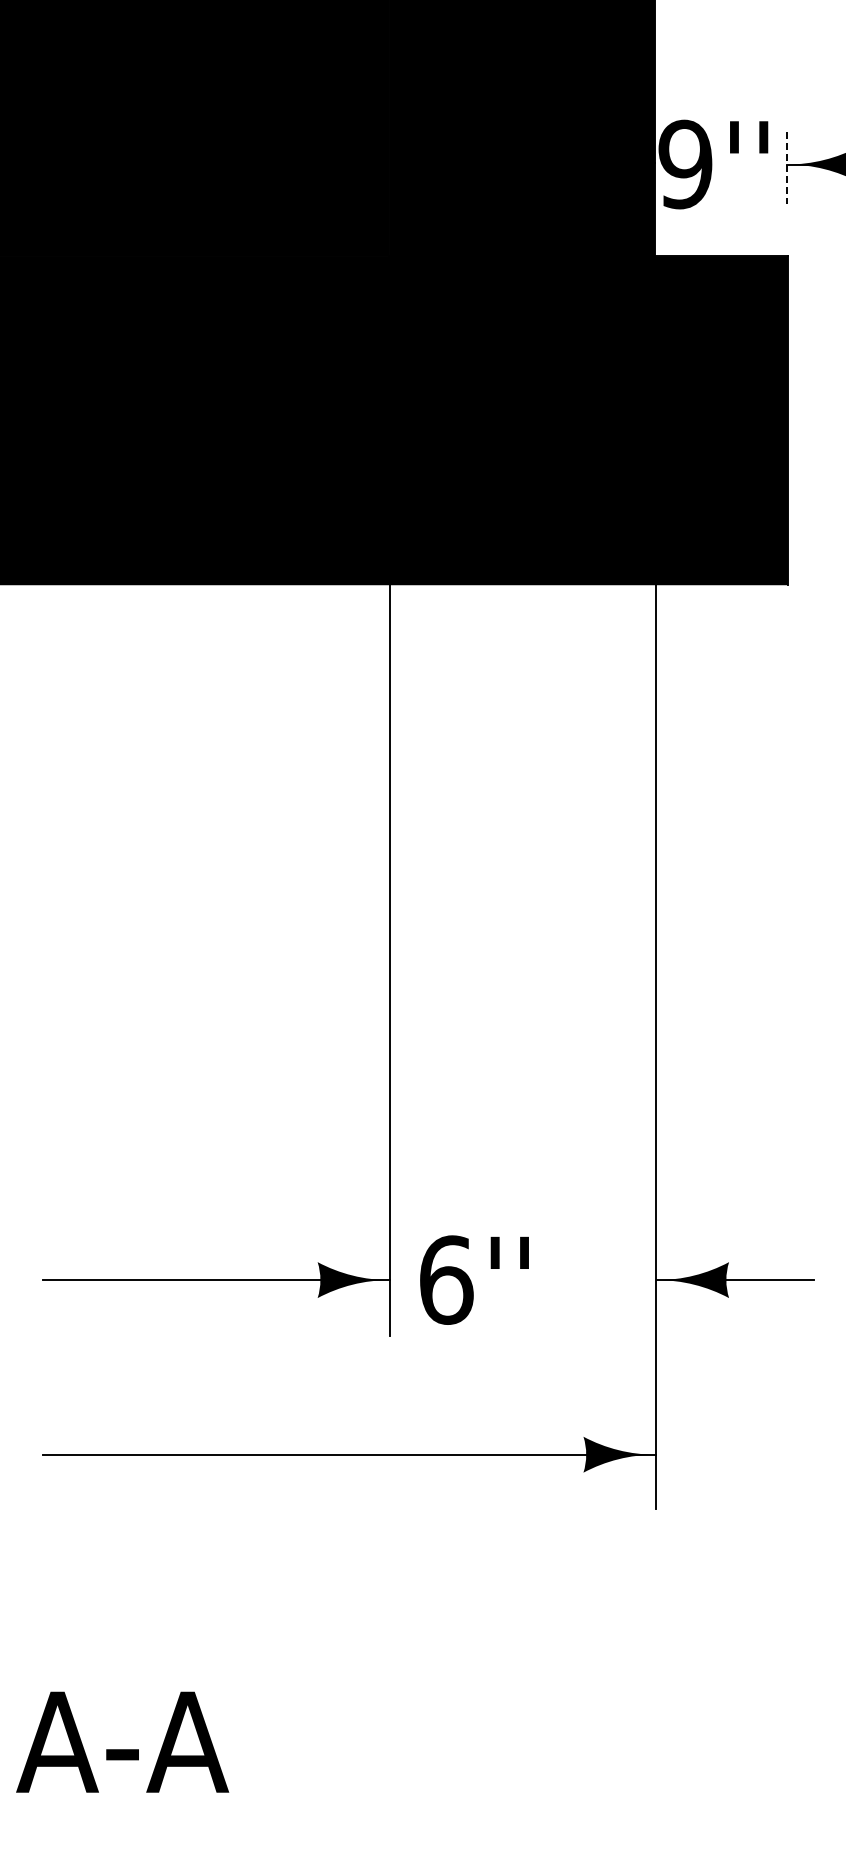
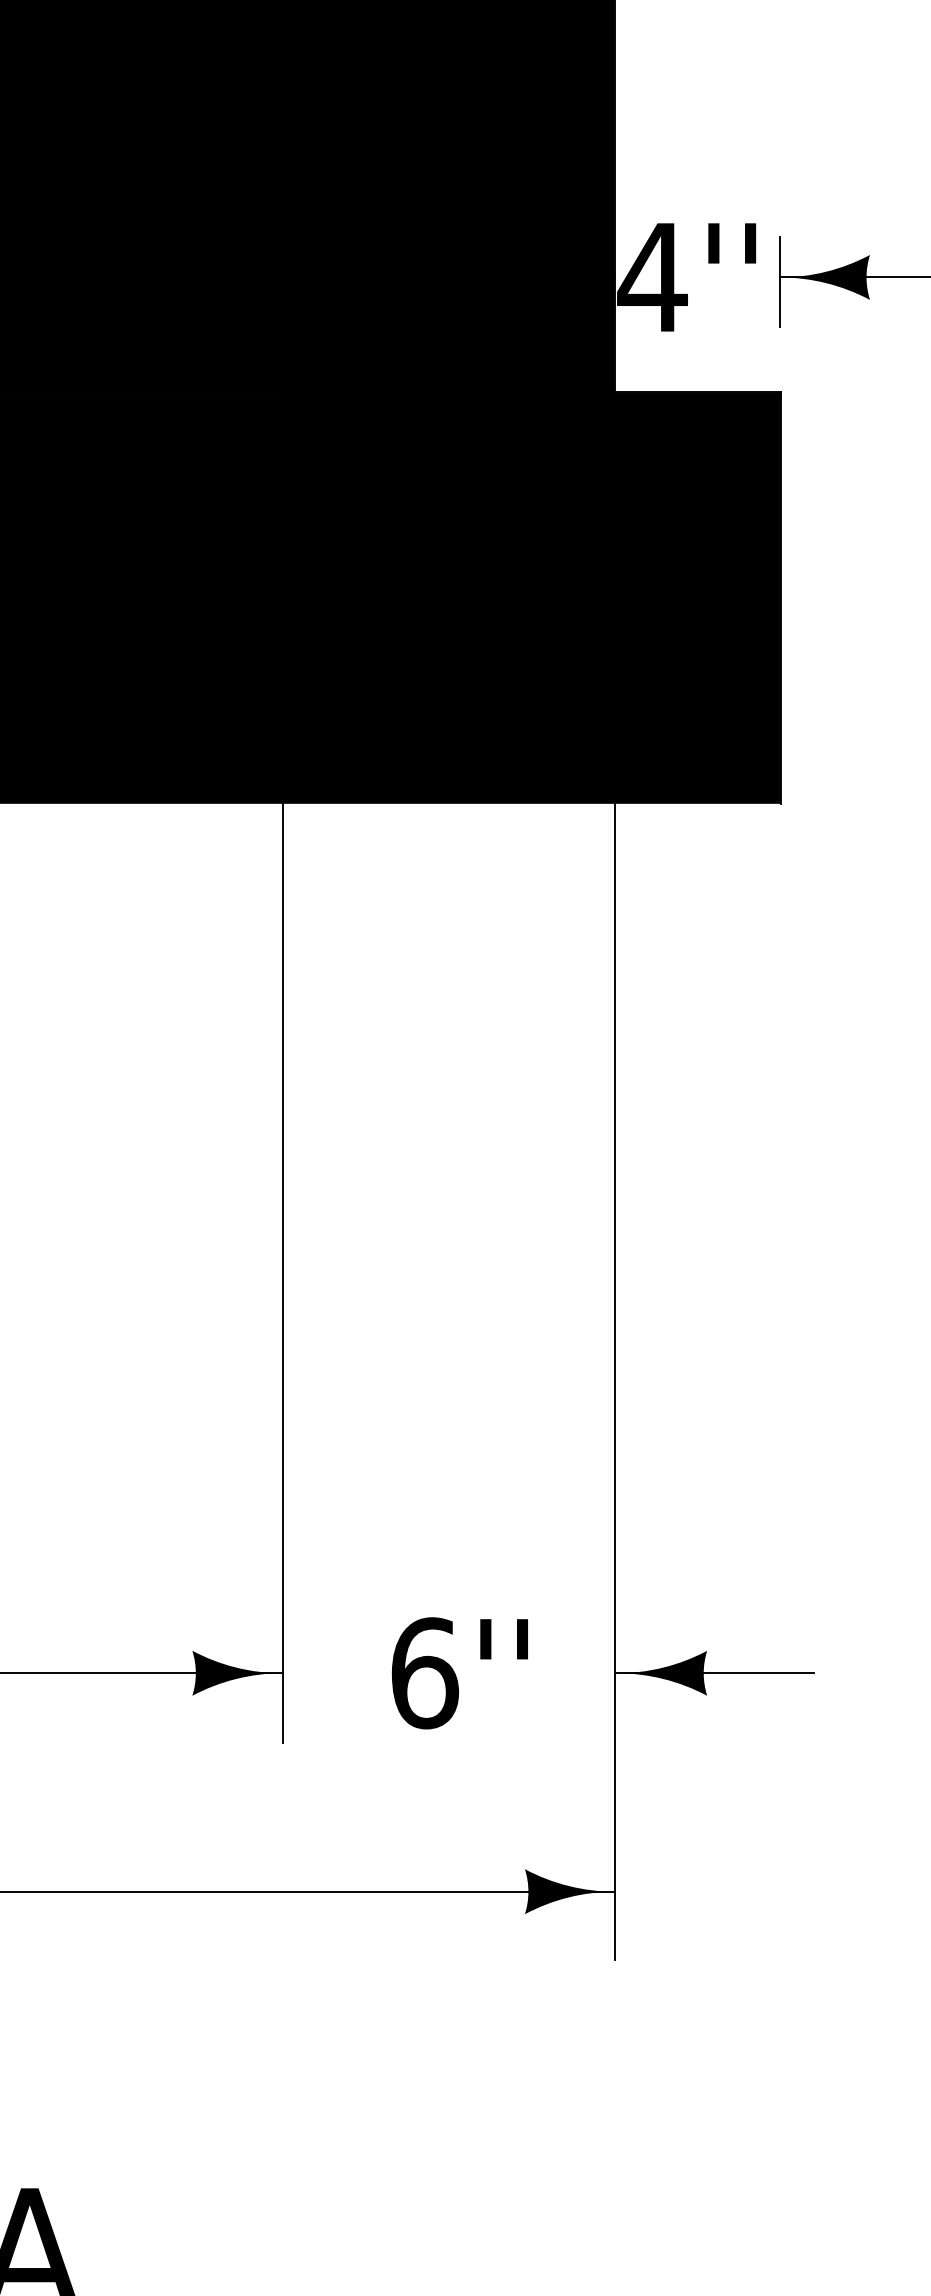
text: (685, 164) -> (652, 277), 9'' -> 4''
line: (787, 168) -> (780, 282), dashed -> solid
text: (474, 1279) -> (459, 1672), moved

